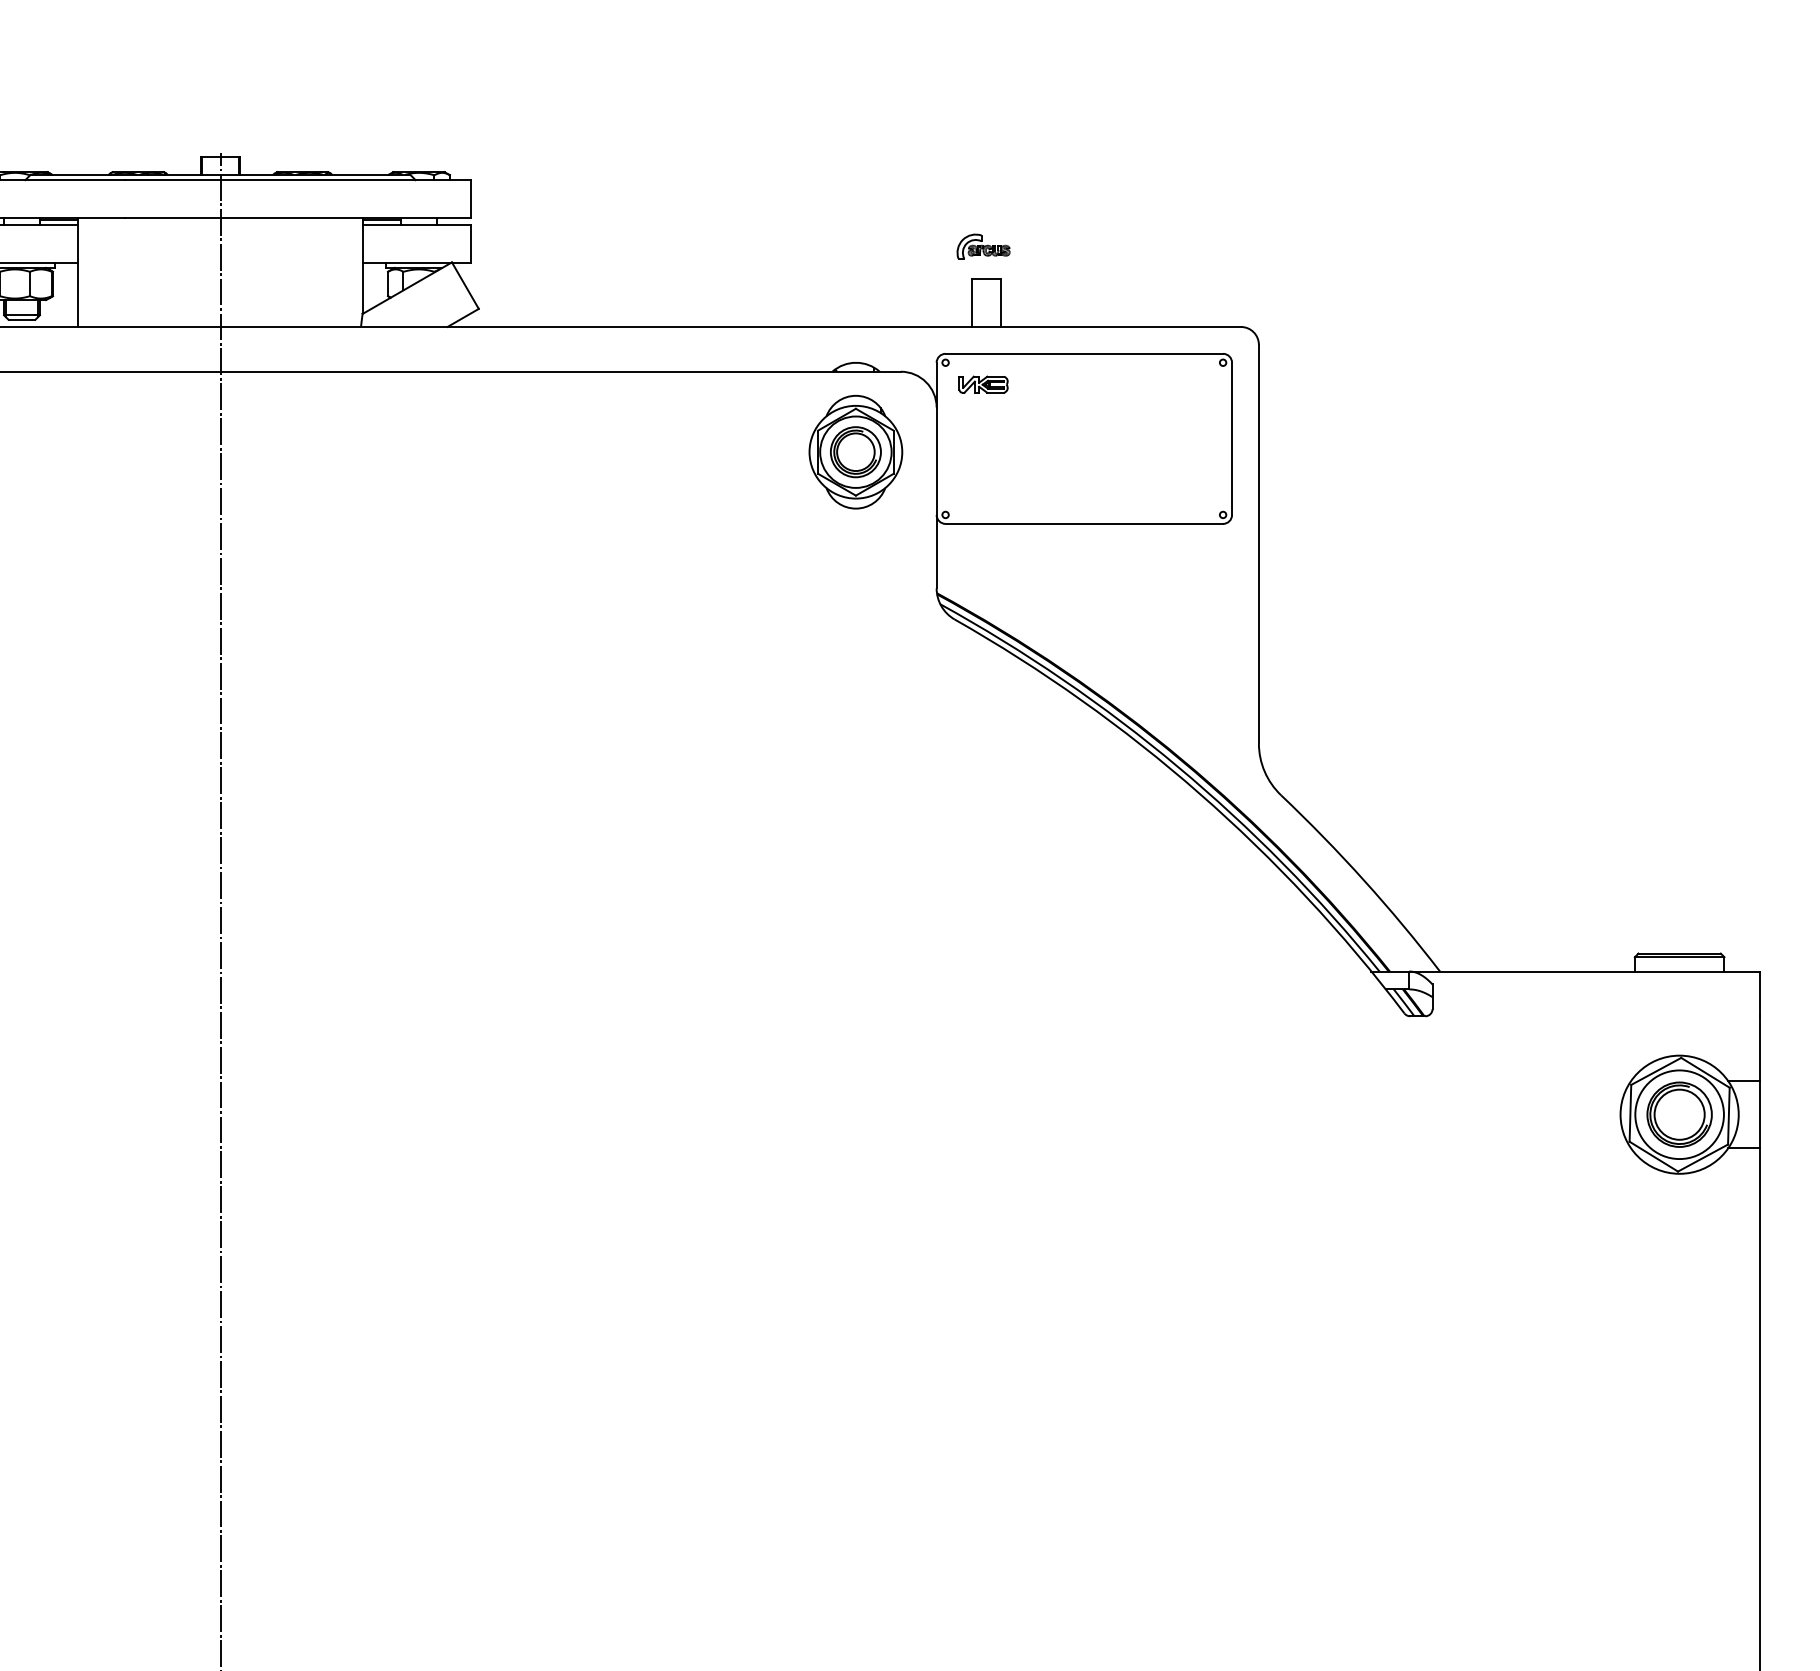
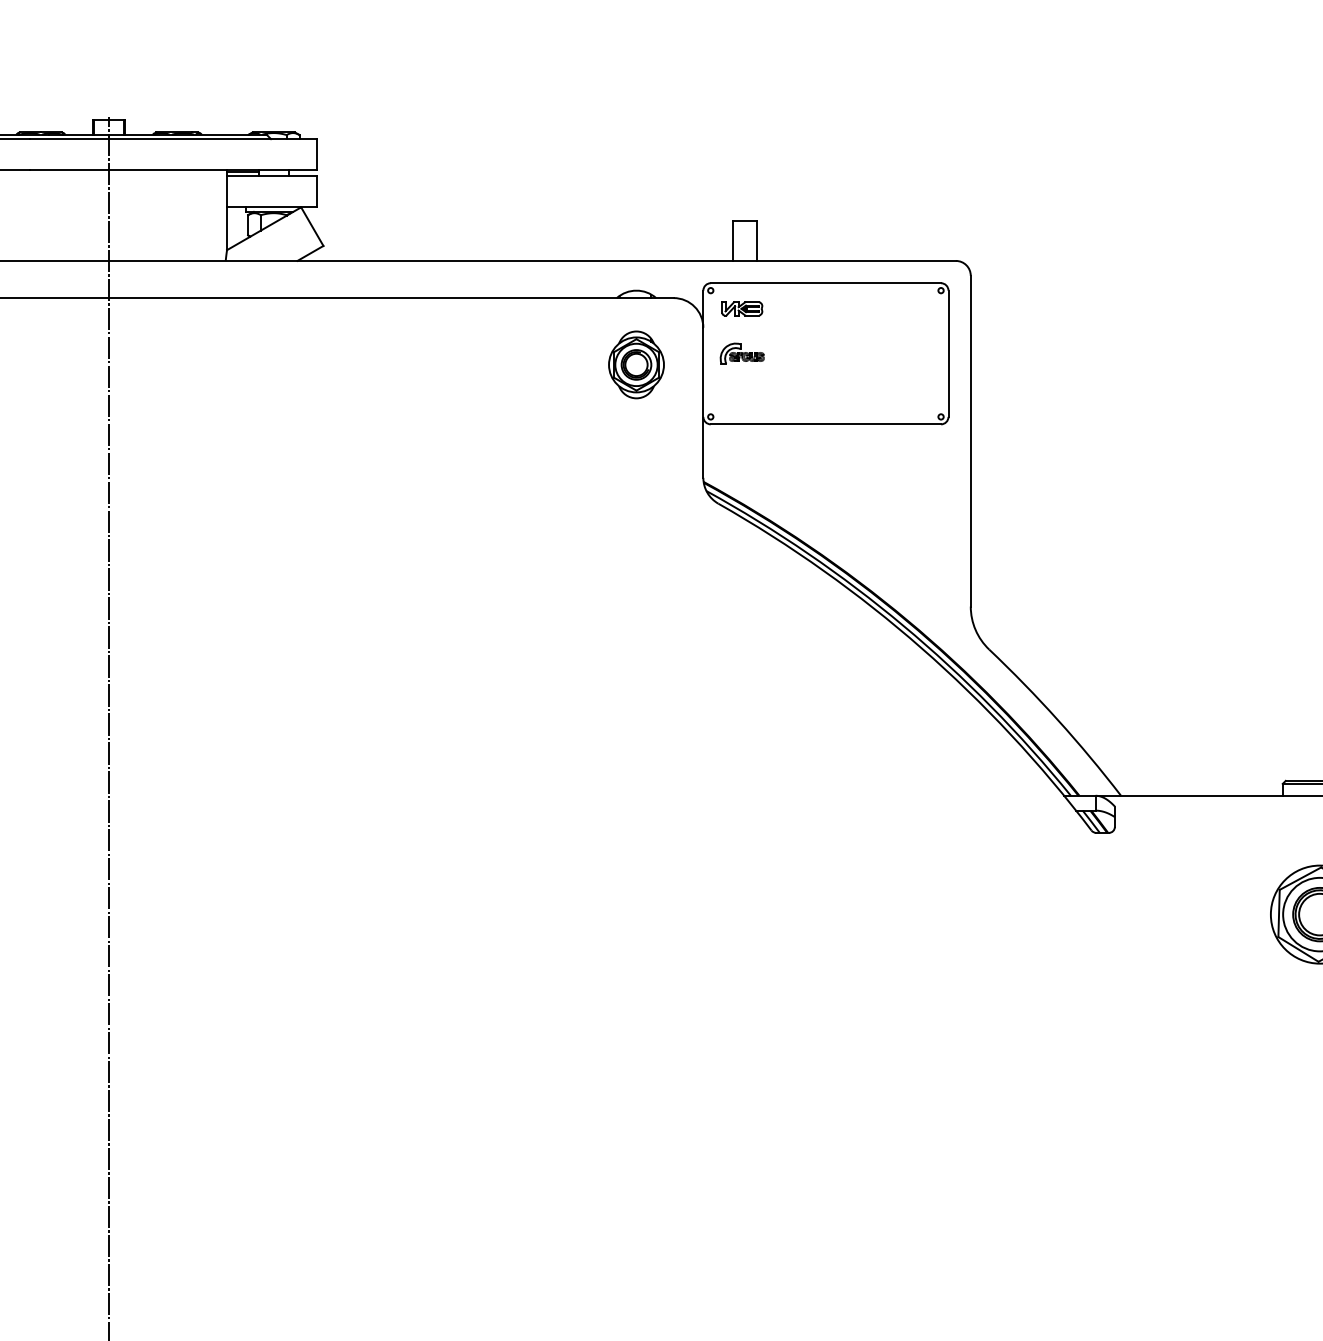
part: (983, 246) -> (742, 353), moved
part: (856, 452) -> (636, 365), size x0.71

